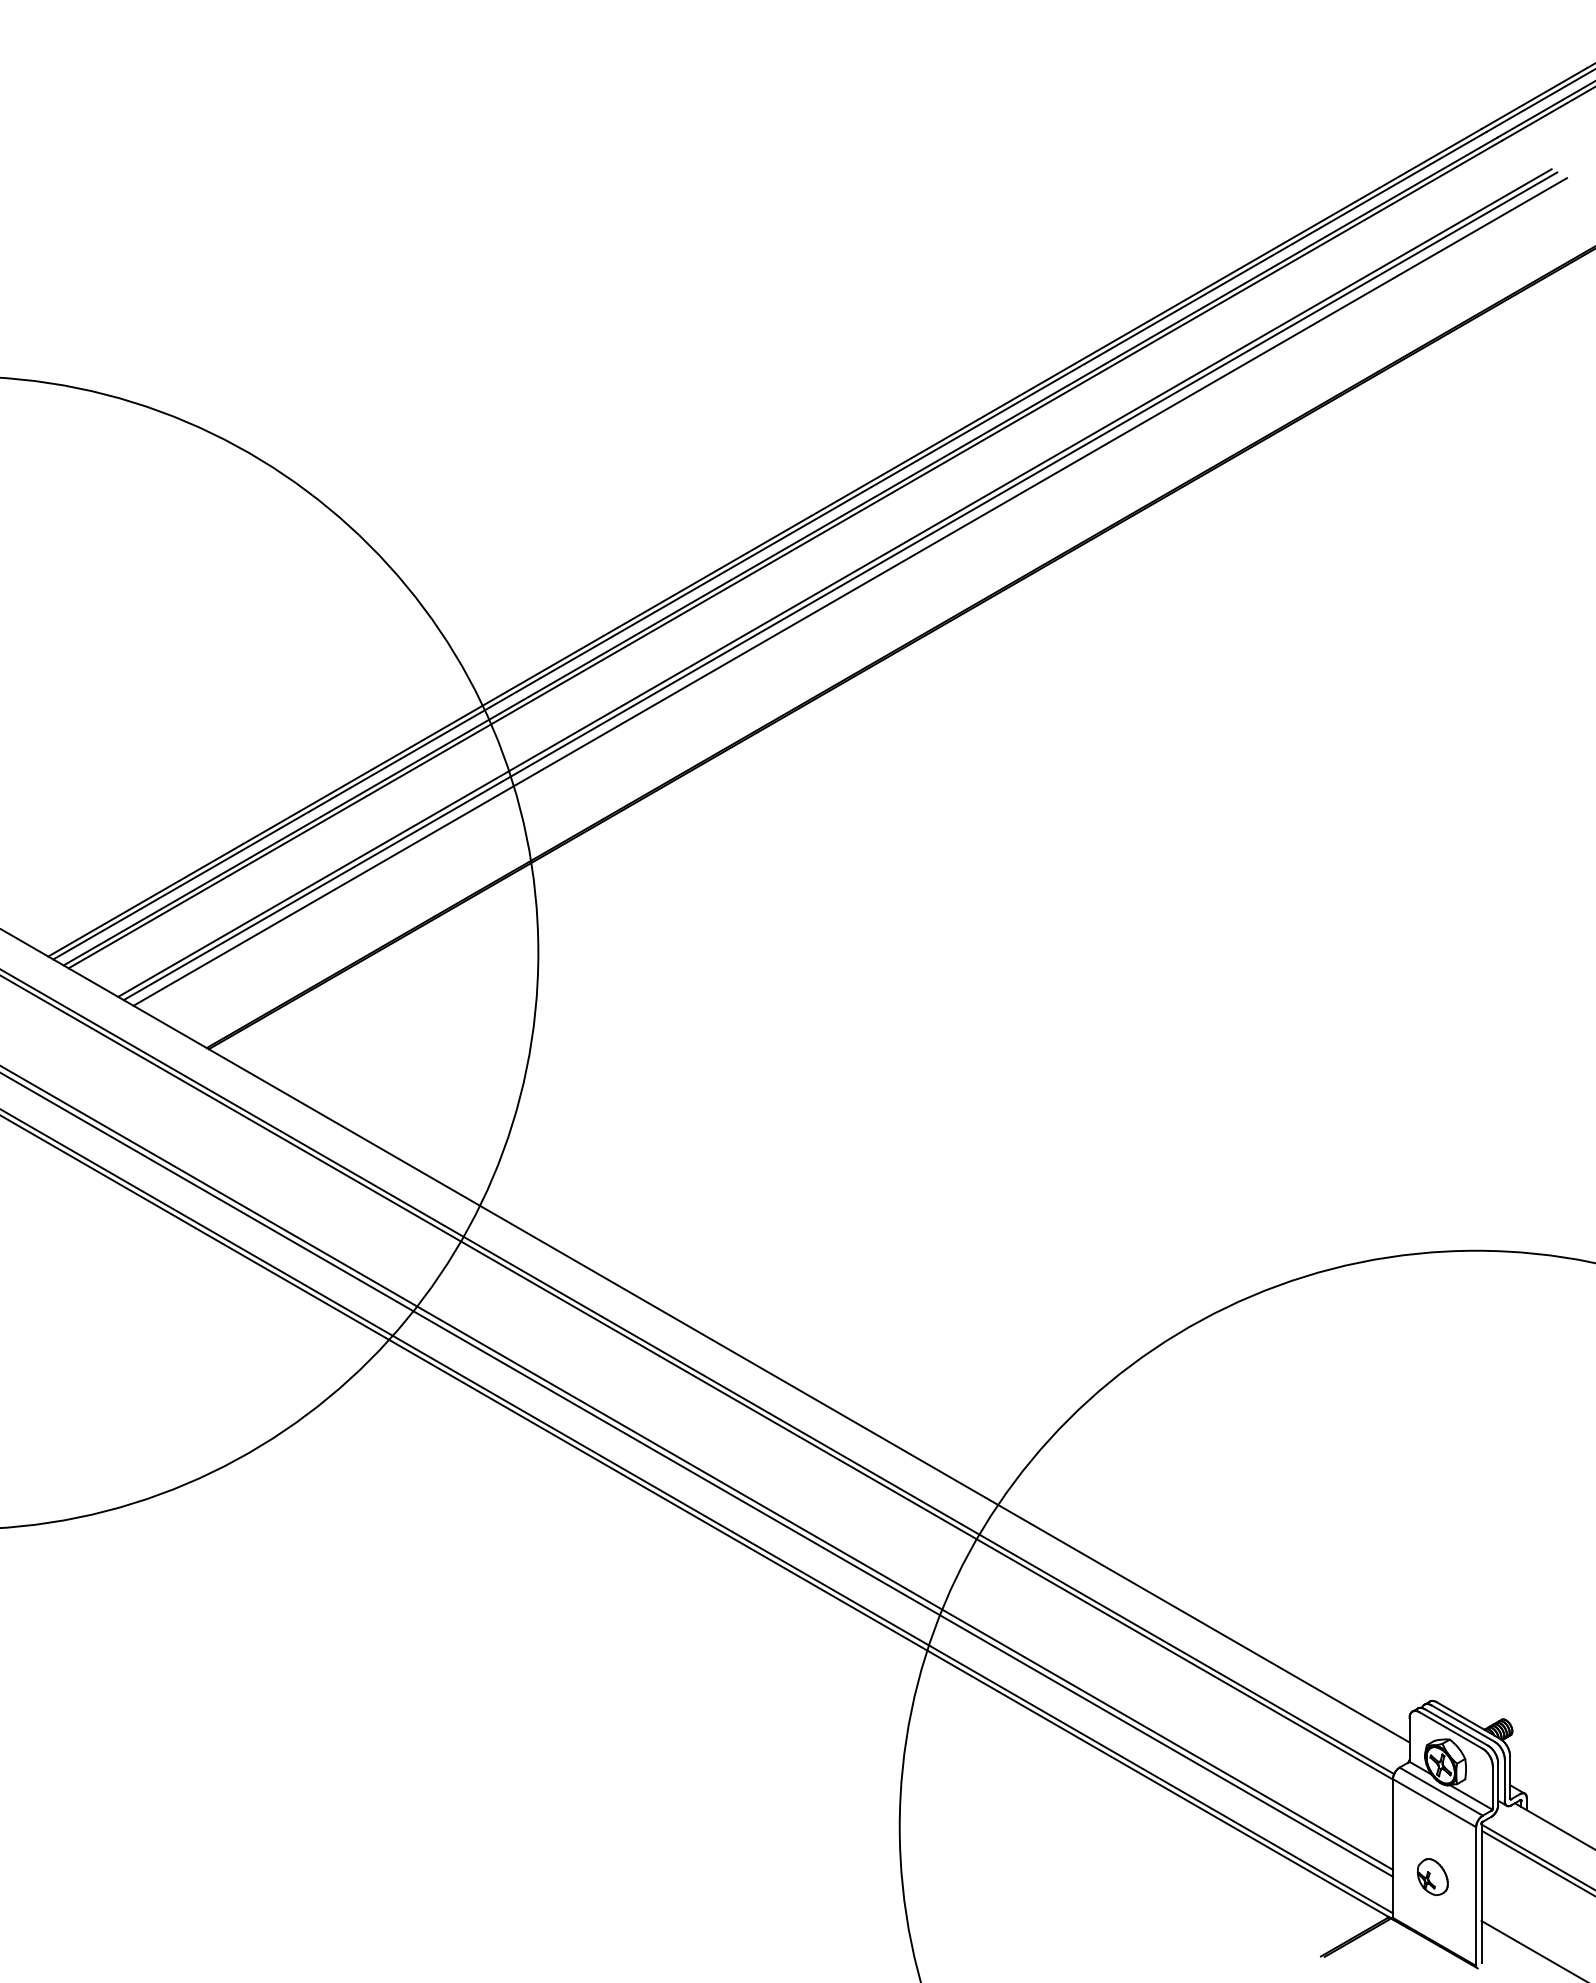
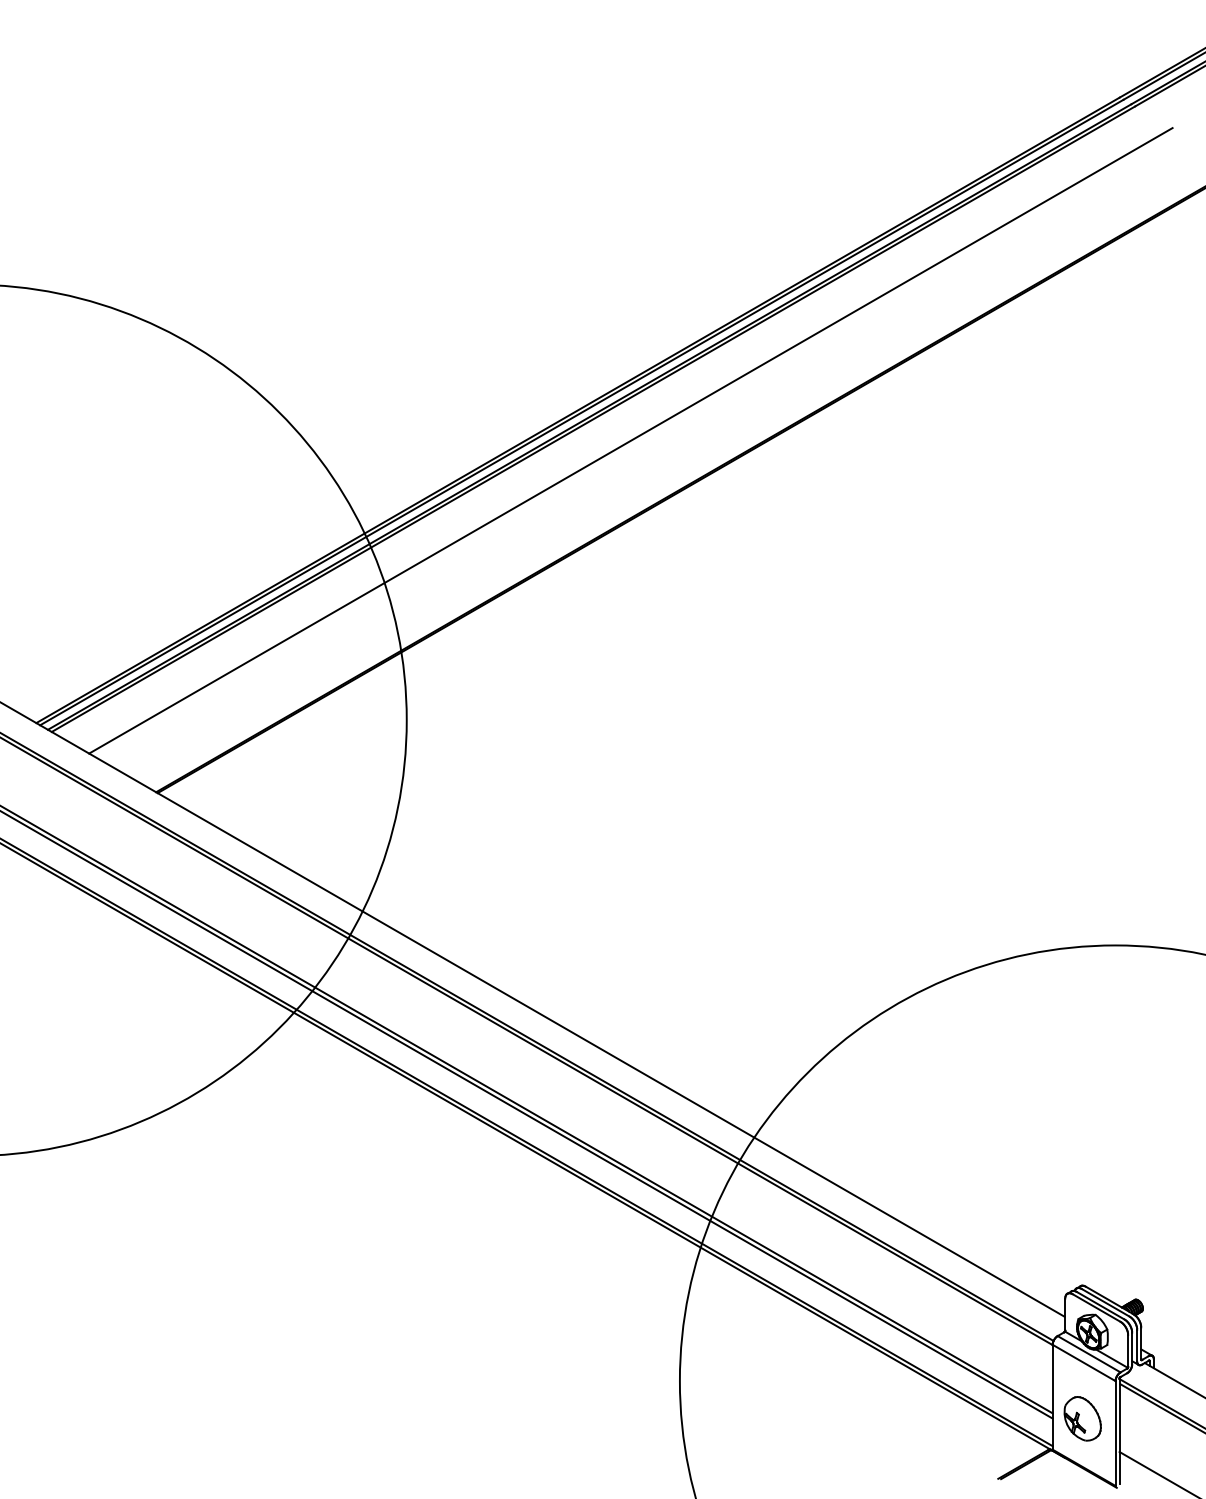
line: (840, 586) -> (635, 443), removed
line: (850, 591) -> (642, 447), removed
part: (1432, 1876) -> (1082, 1418), size x1.6

